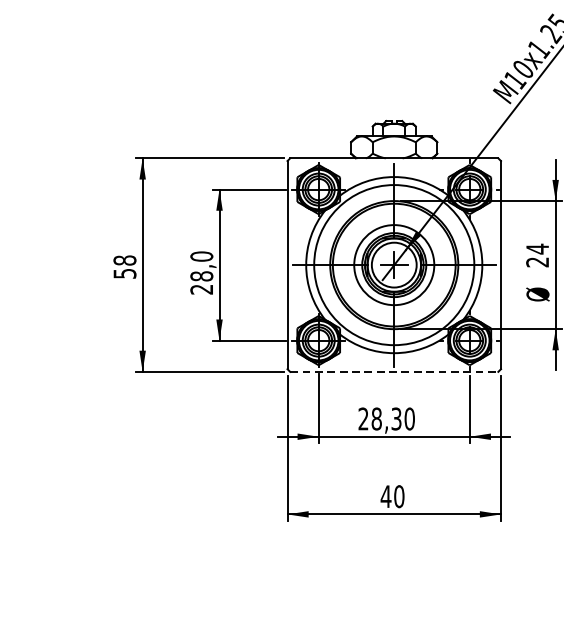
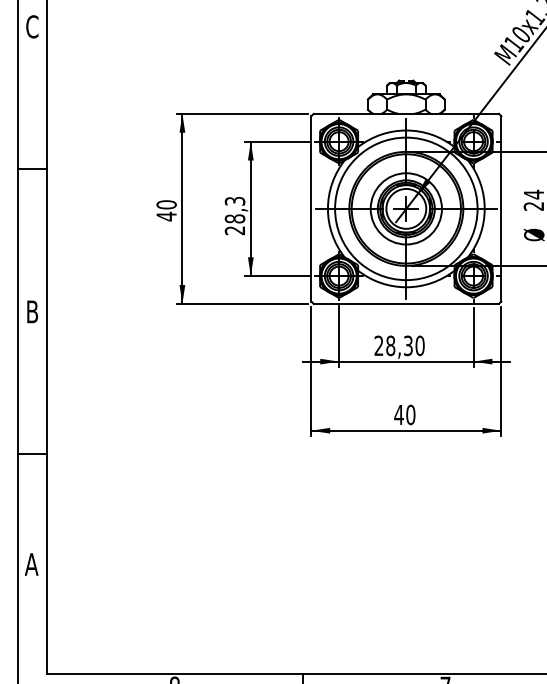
text: (201, 255) -> (234, 200), 28,0 -> 28,3
text: (124, 266) -> (166, 210), 58 -> 40
line: (394, 371) -> (406, 303), dashed -> solid

